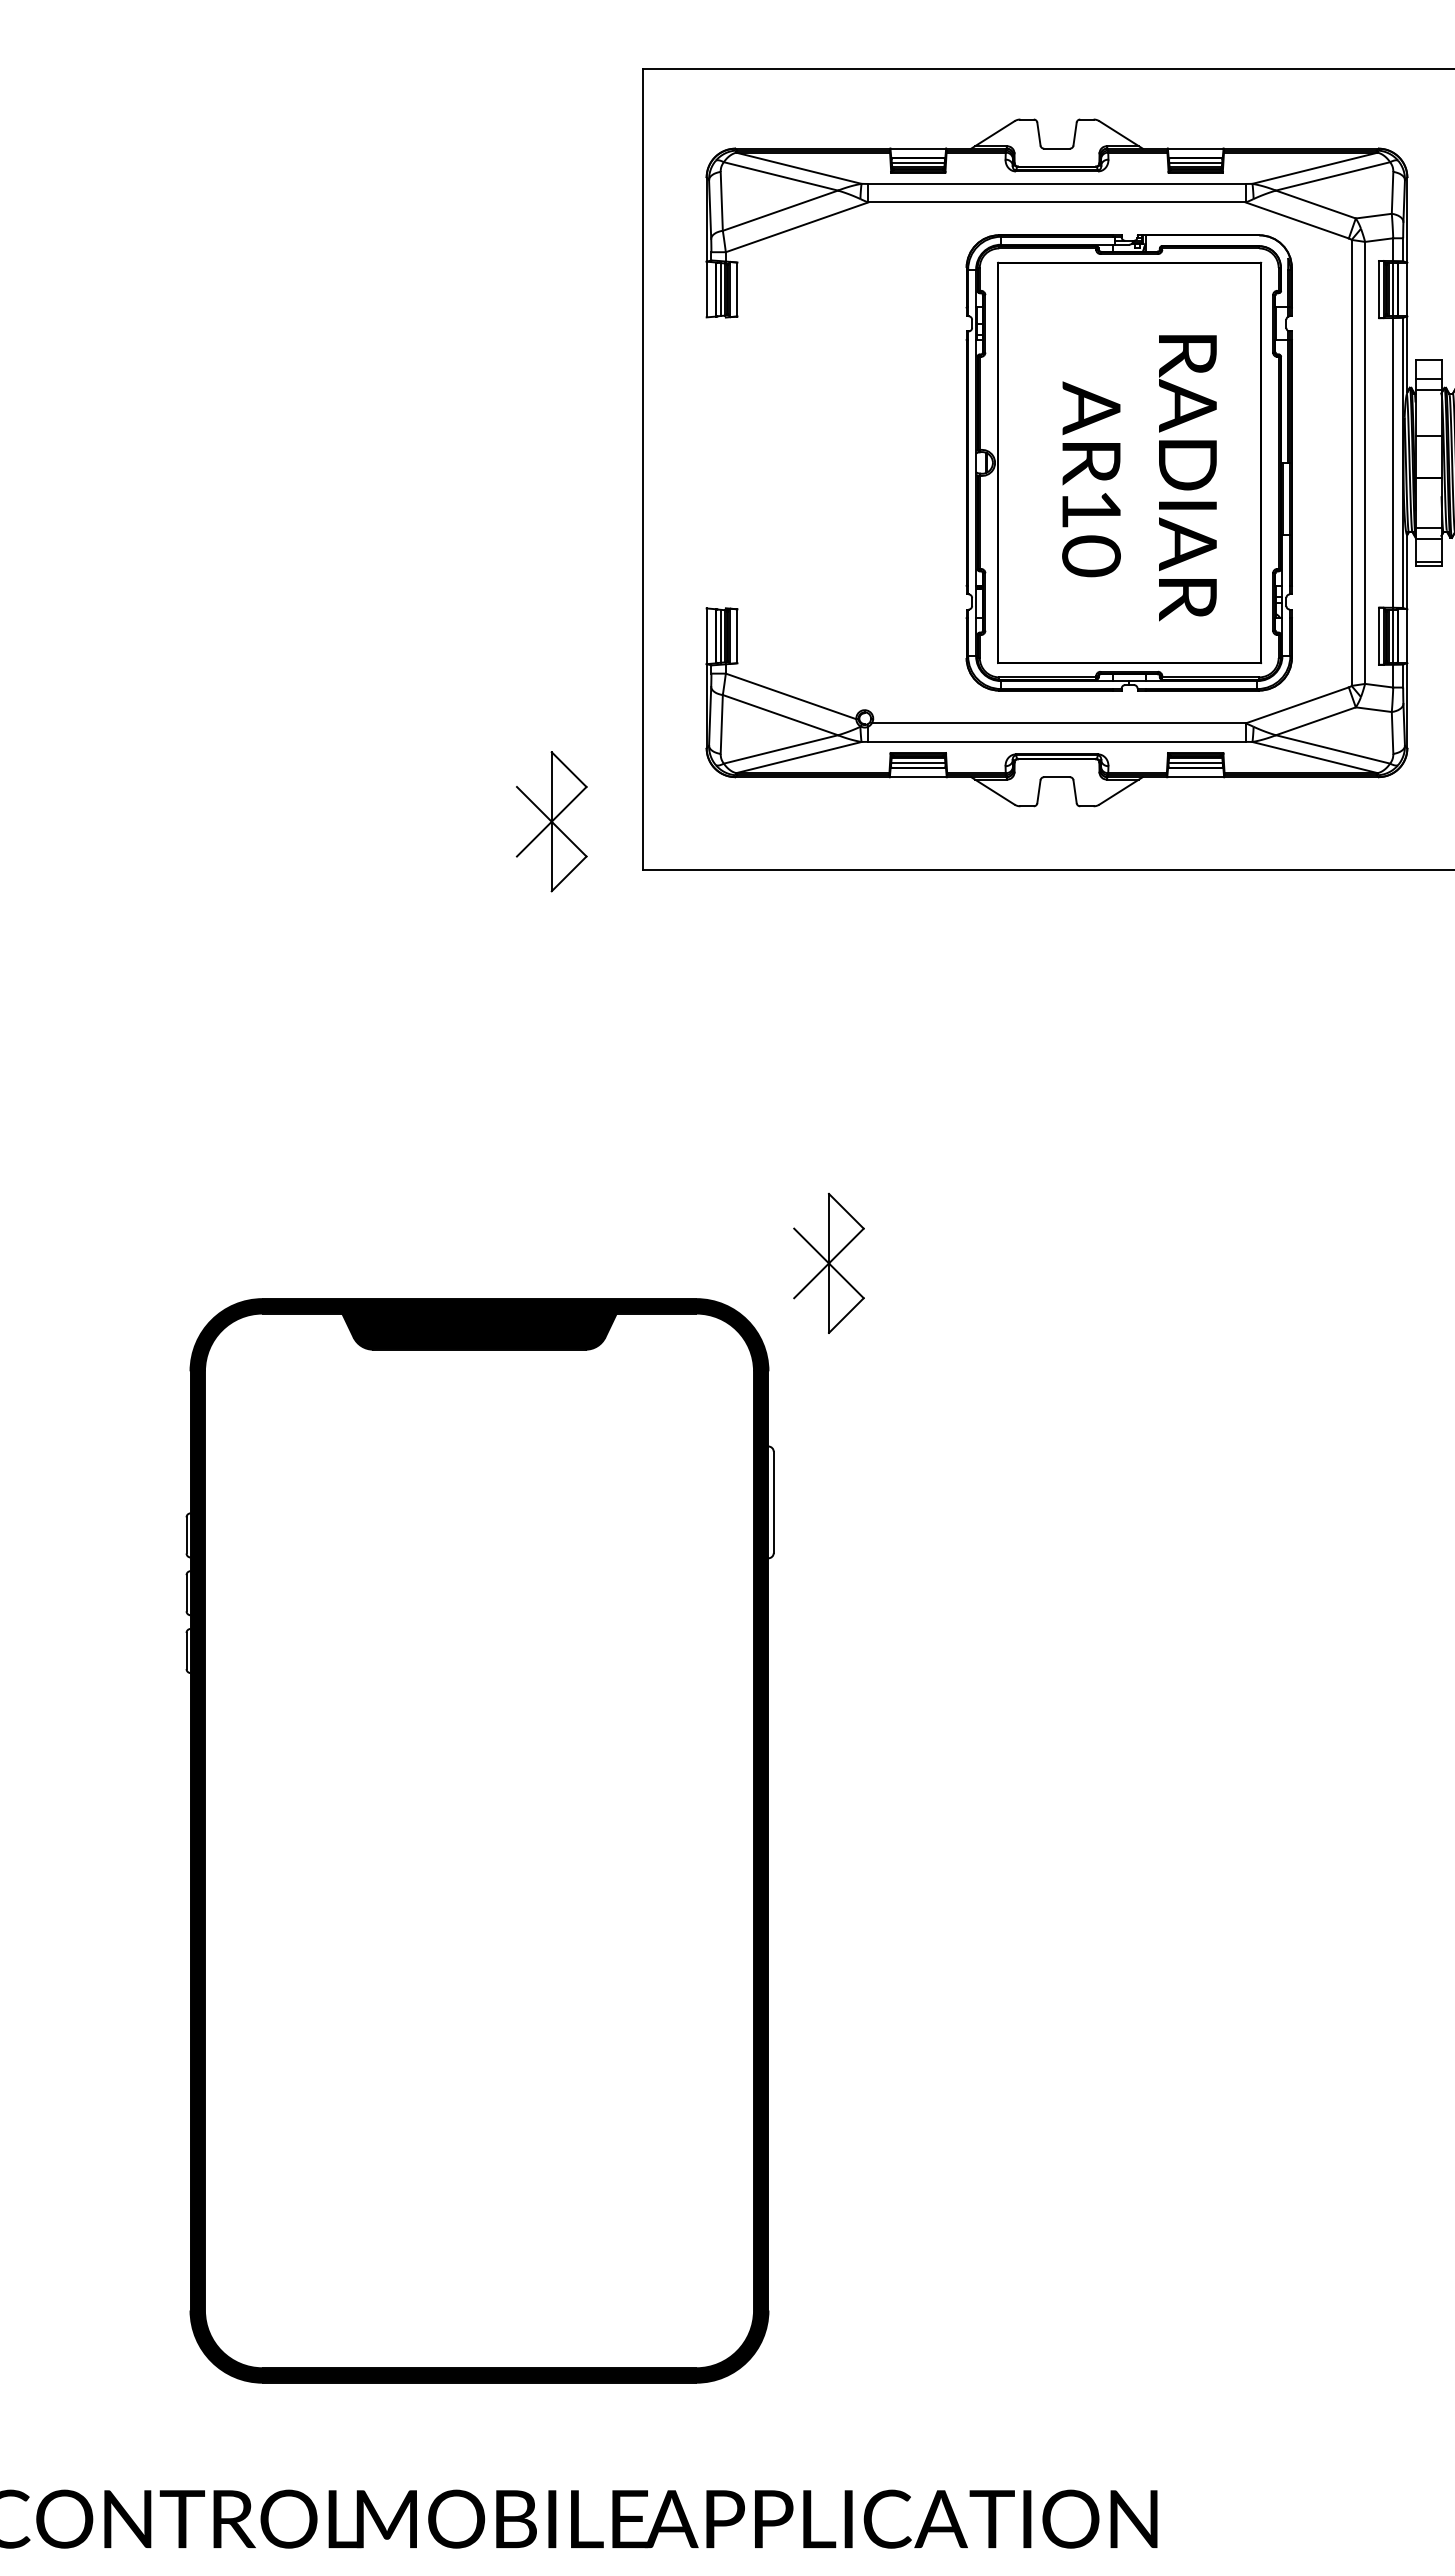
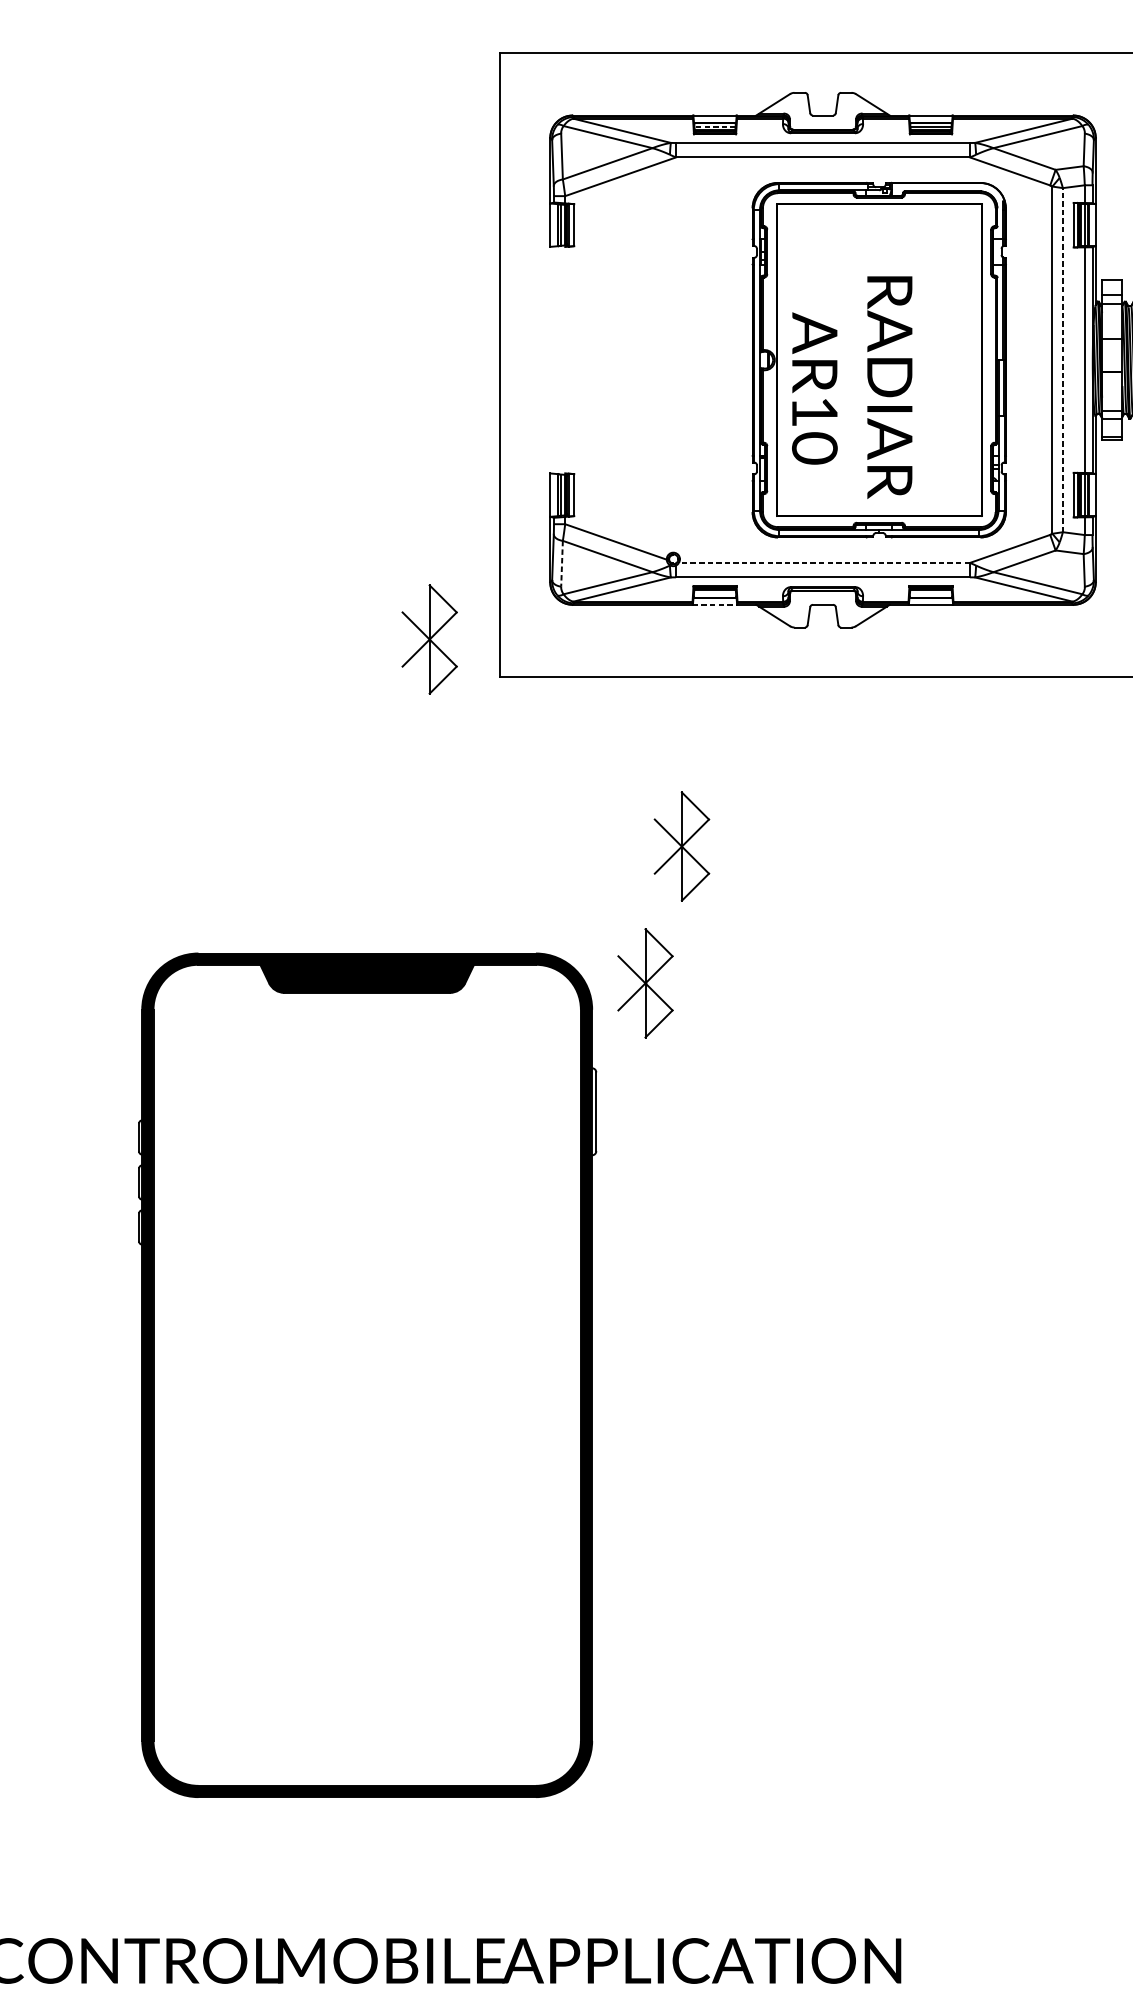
line: (917, 162) -> (714, 126), solid -> dashed
line: (1365, 462) -> (1063, 359), solid -> dashed
text: (1139, 478) -> (852, 387), moved
line: (1058, 723) -> (824, 563), solid -> dashed
line: (721, 724) -> (561, 563), solid -> dashed
line: (918, 762) -> (715, 593), removed
line: (1195, 762) -> (930, 593), removed
line: (918, 777) -> (715, 605), solid -> dashed
part: (875, 1087) -> (681, 846), added
part: (479, 1840) -> (367, 1375), moved

